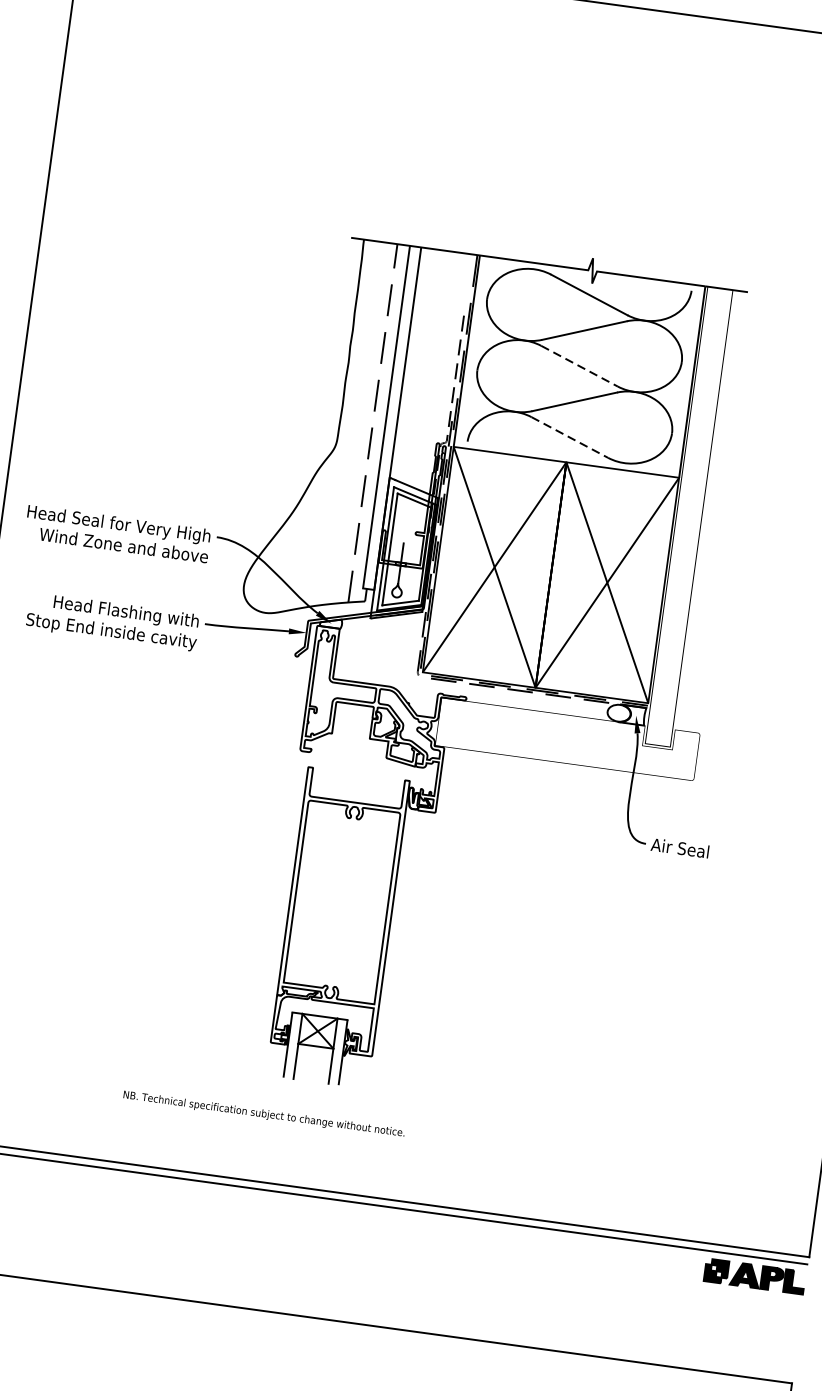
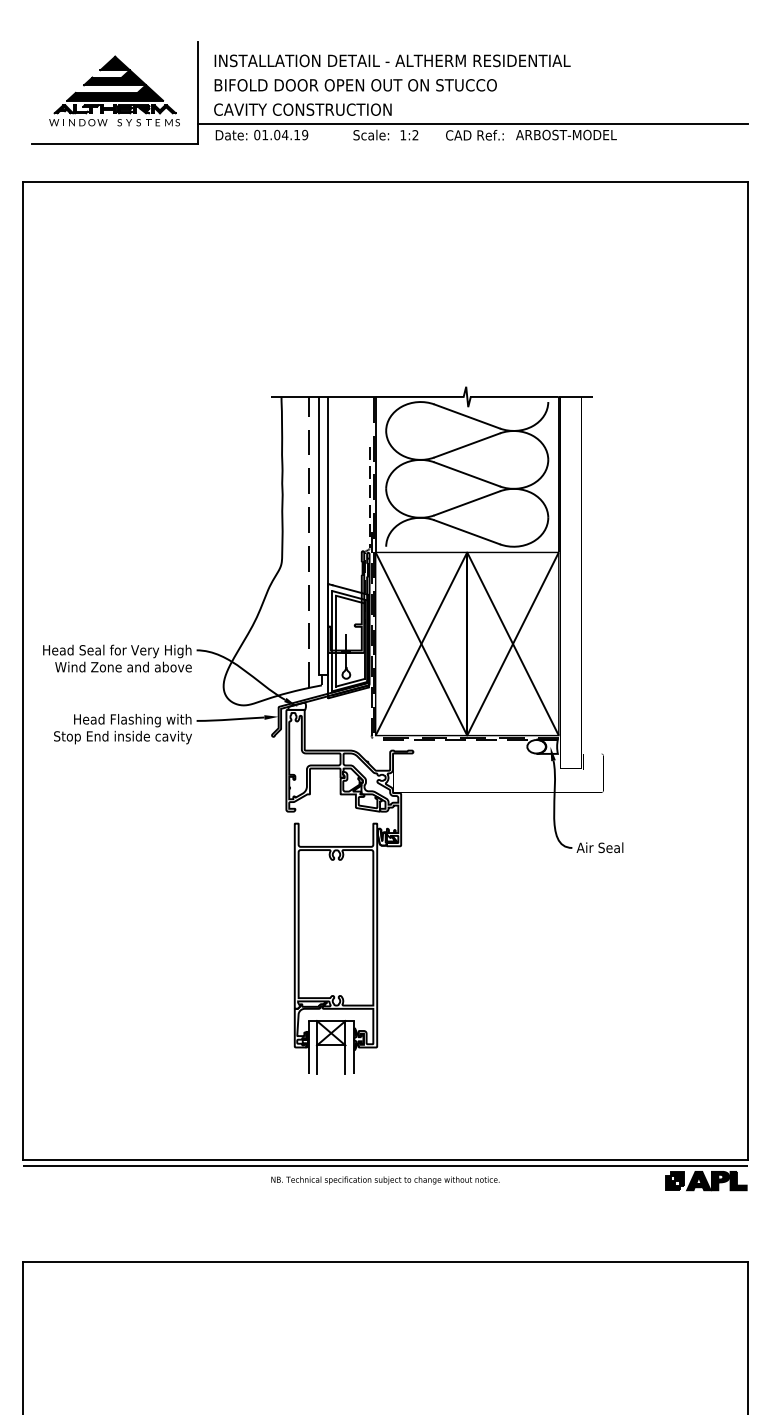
line: (579, 366) -> (467, 474), dashed -> solid
line: (570, 437) -> (467, 532), dashed -> solid
text: (264, 1114) -> (385, 1180), moved

